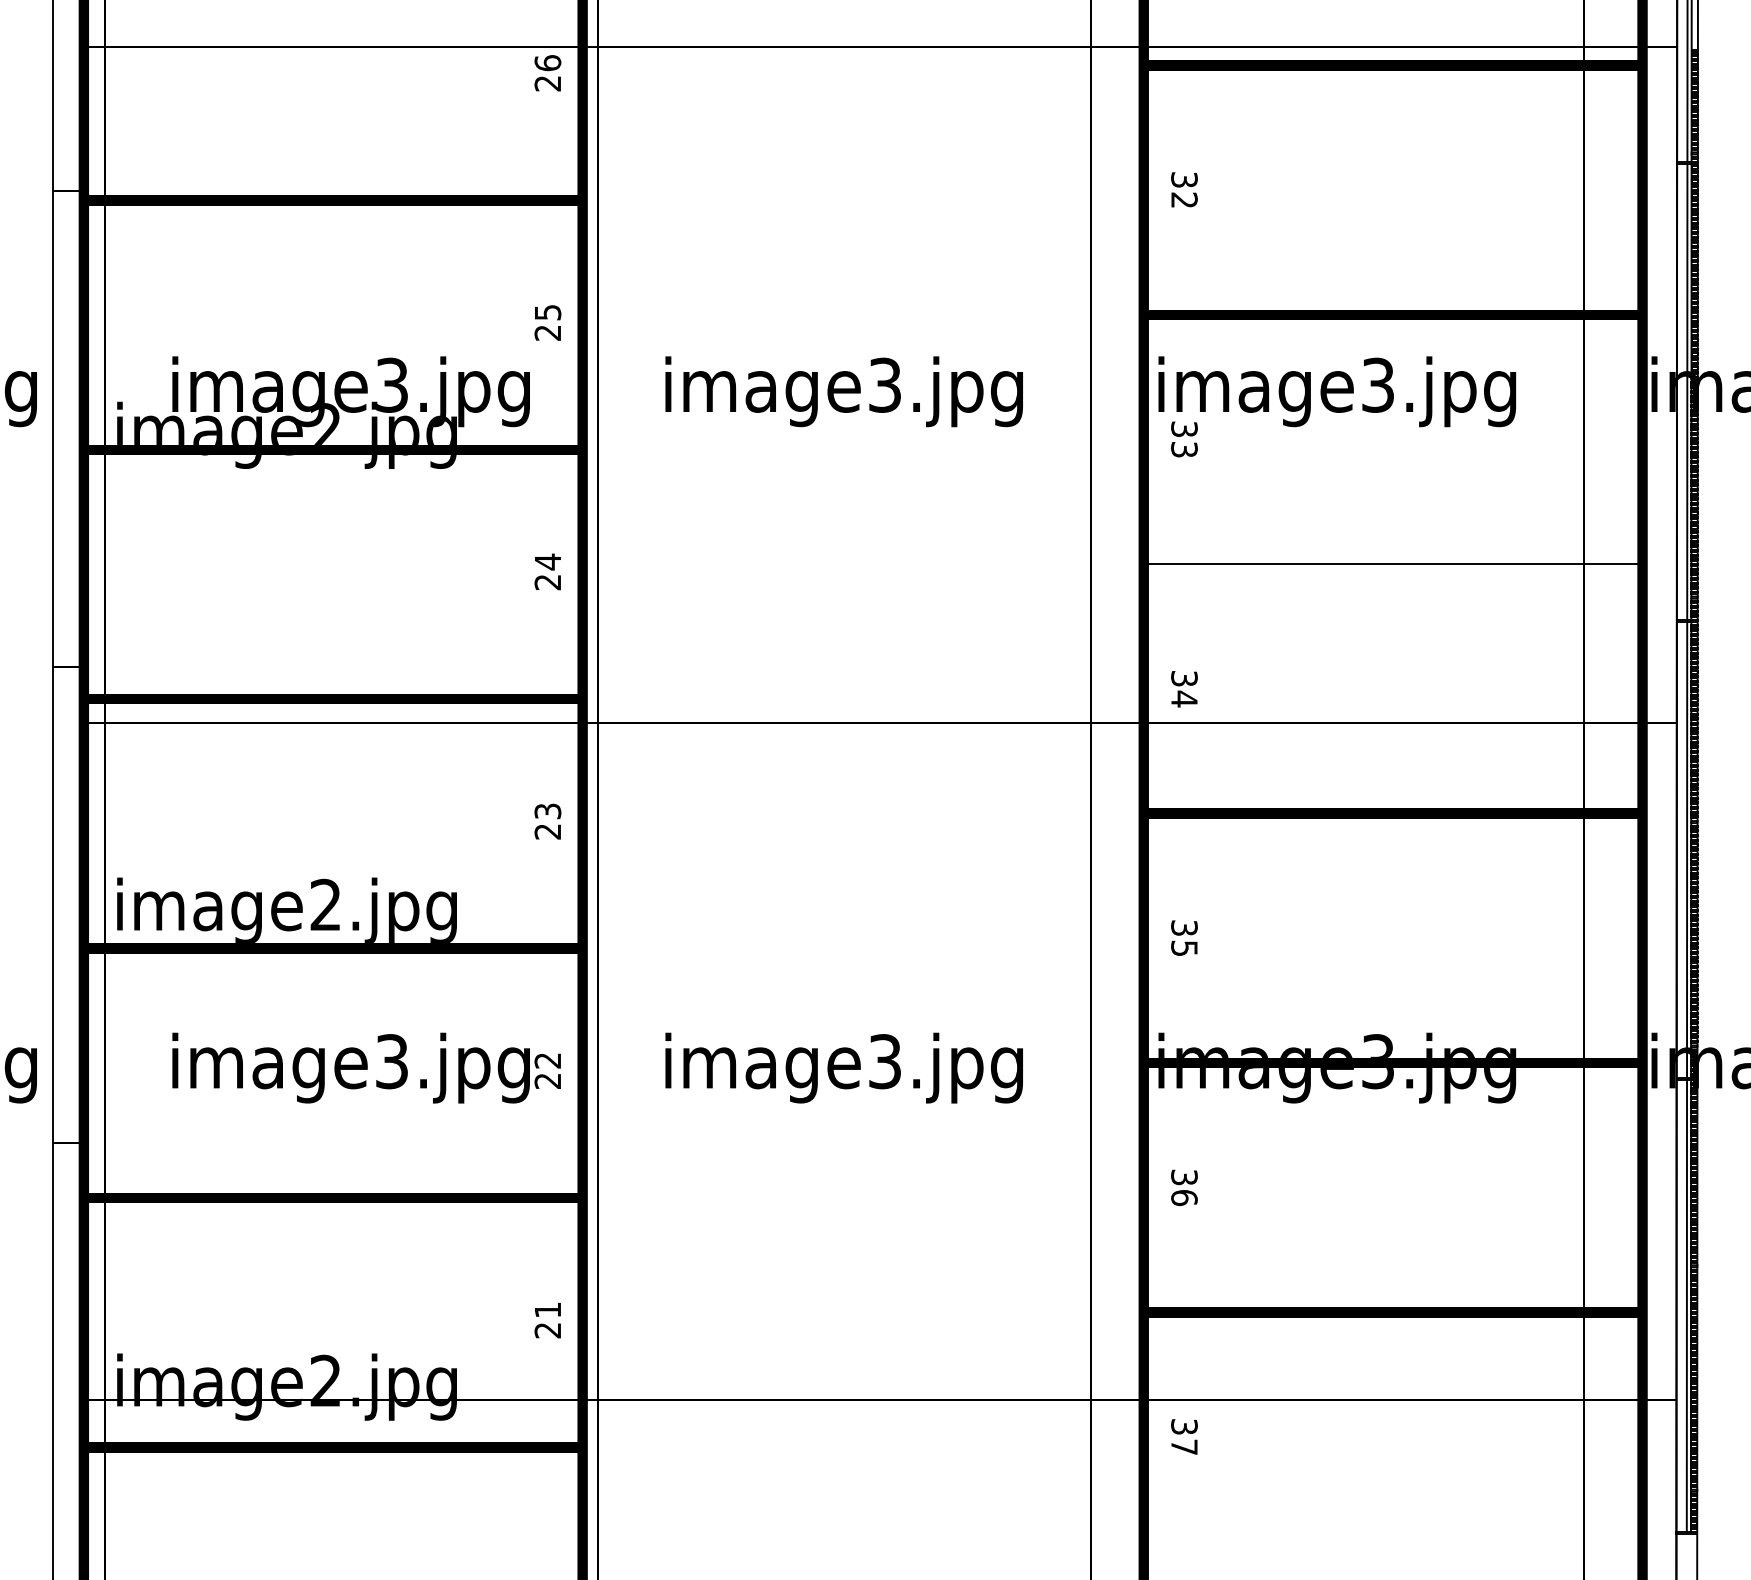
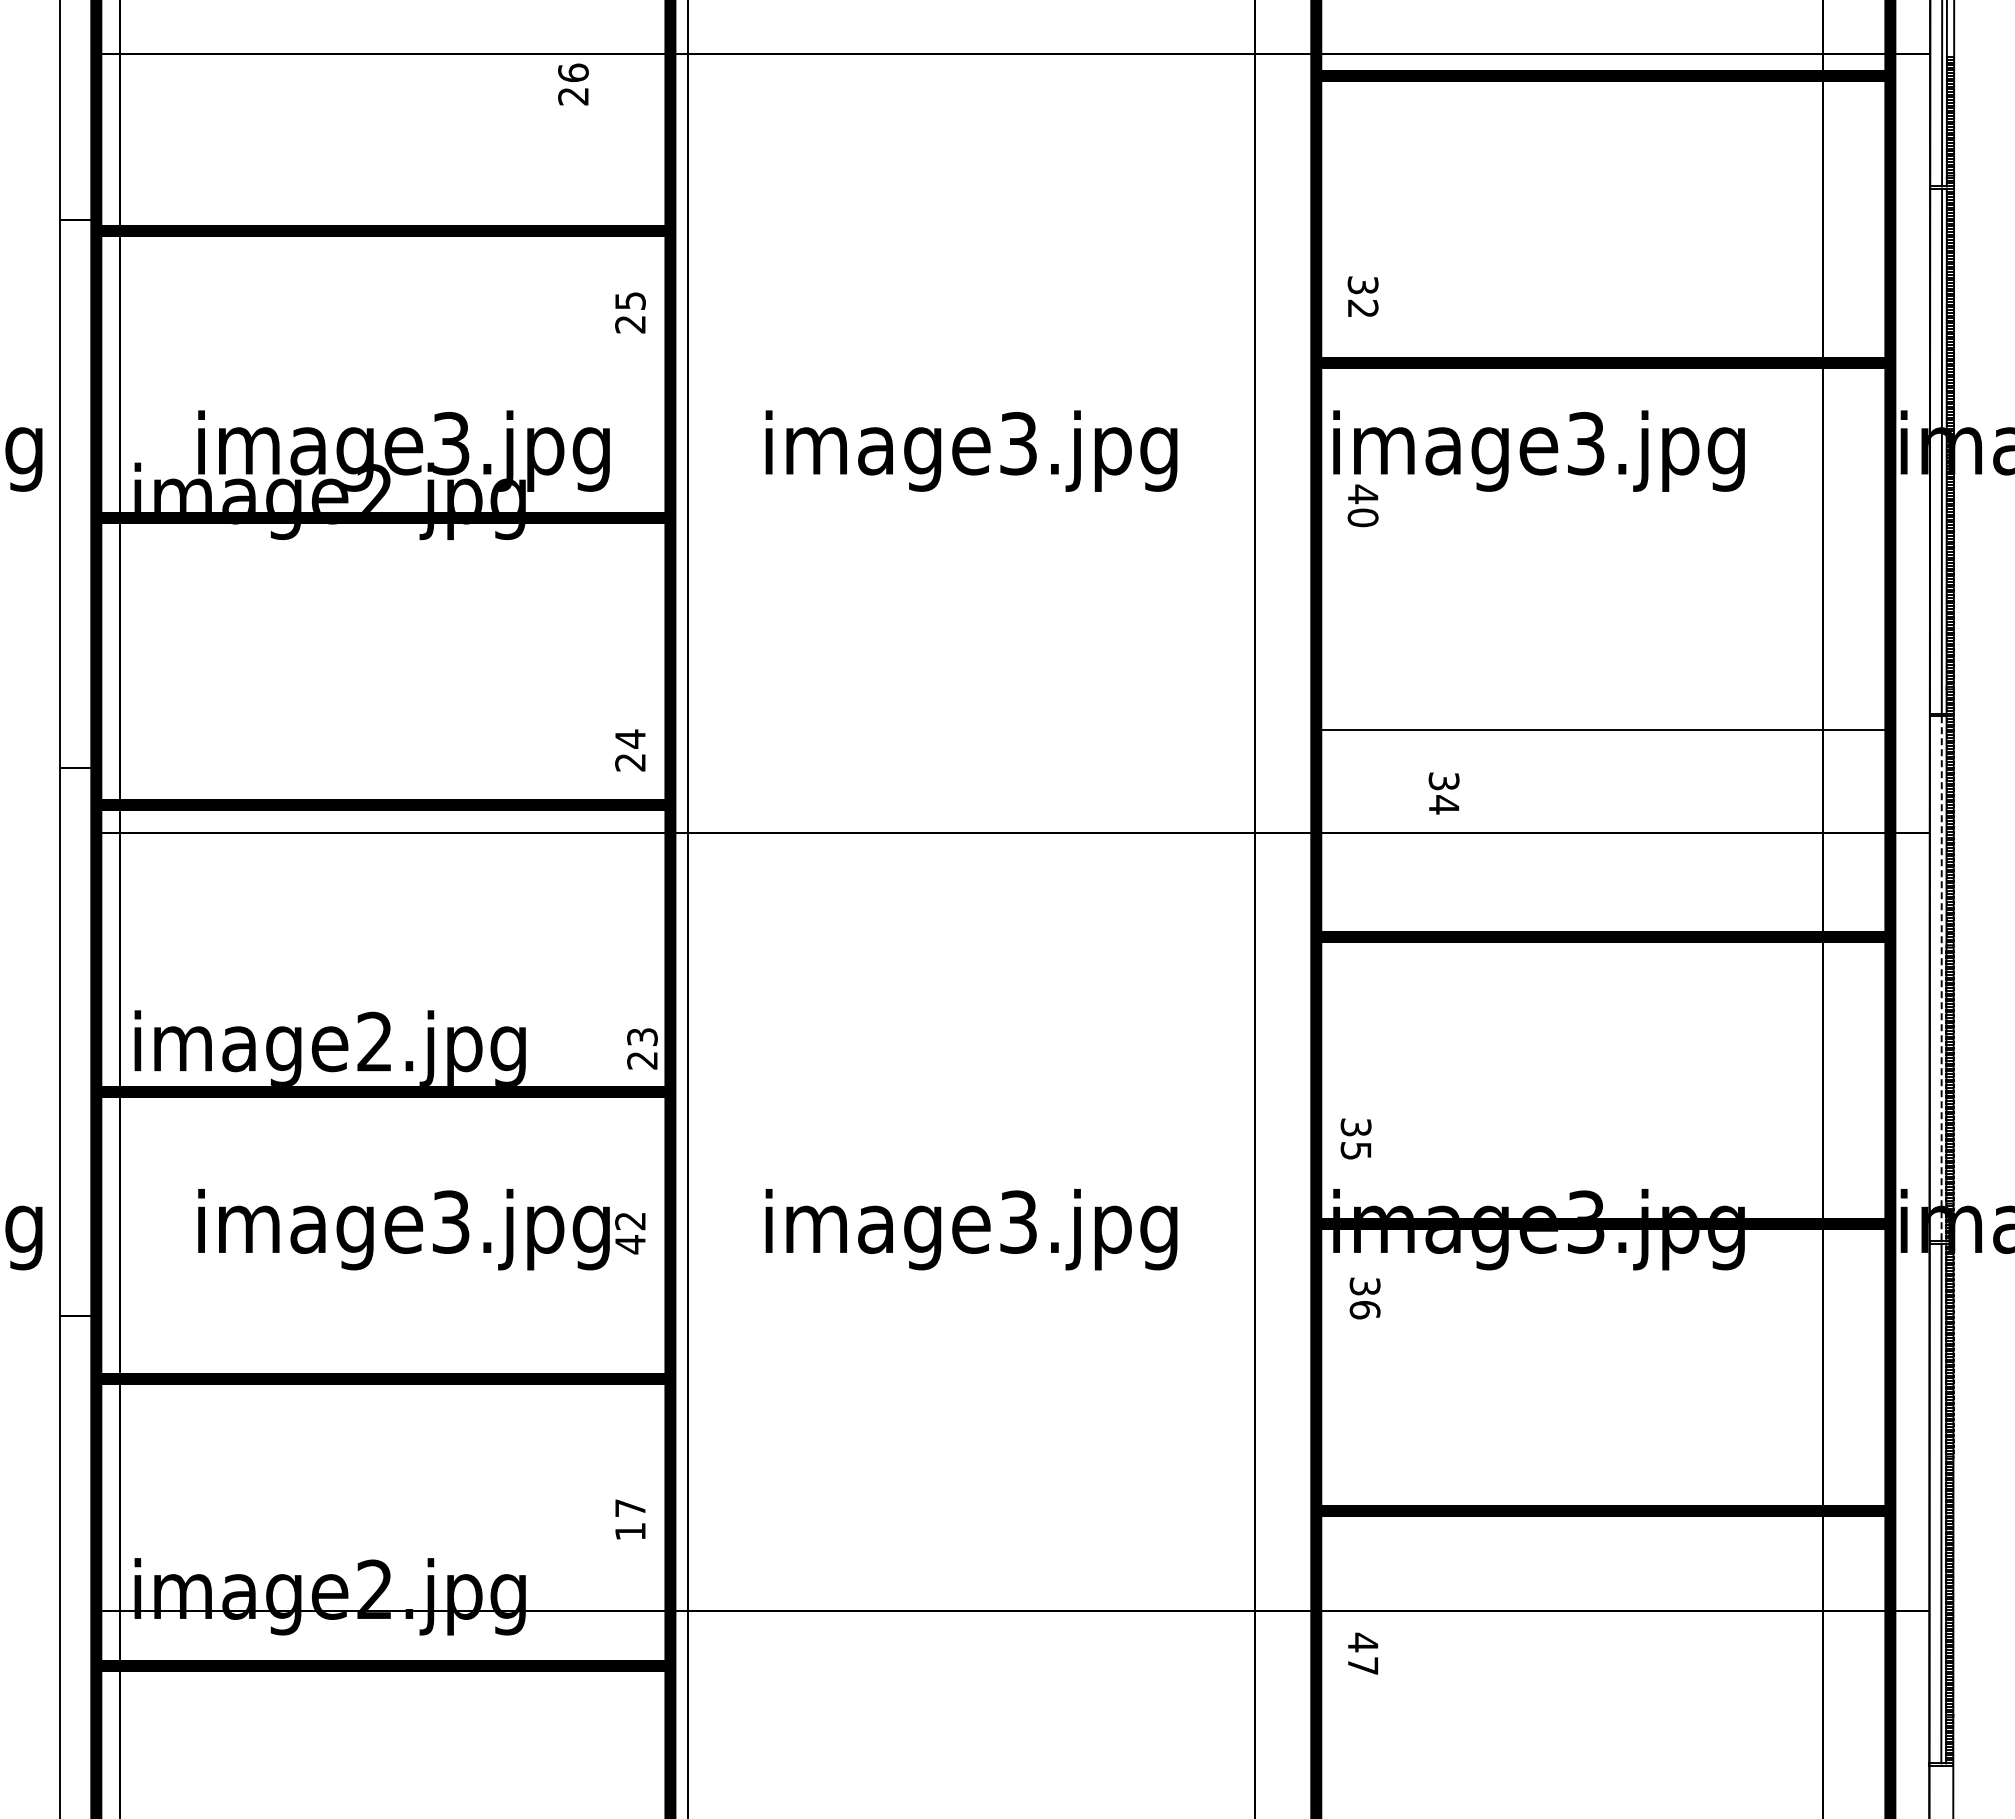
text: (547, 73) -> (573, 84), moved
text: (1183, 189) -> (1362, 296), moved
text: (547, 322) -> (630, 312), moved
text: (1183, 439) -> (1362, 505), 33 -> 40
line: (1393, 564) -> (1603, 729), moved
text: (547, 571) -> (630, 750), moved
text: (1183, 689) -> (1443, 793), moved
text: (547, 821) -> (642, 1048), moved
line: (1686, 849) -> (1941, 978), solid -> dashed
text: (1183, 937) -> (1355, 1138), moved
text: (547, 1081) -> (630, 1244), 22 -> 42
text: (1183, 1187) -> (1364, 1298), moved
text: (547, 1319) -> (630, 1519), 21 -> 17
text: (1183, 1426) -> (1362, 1642), 37 -> 47

